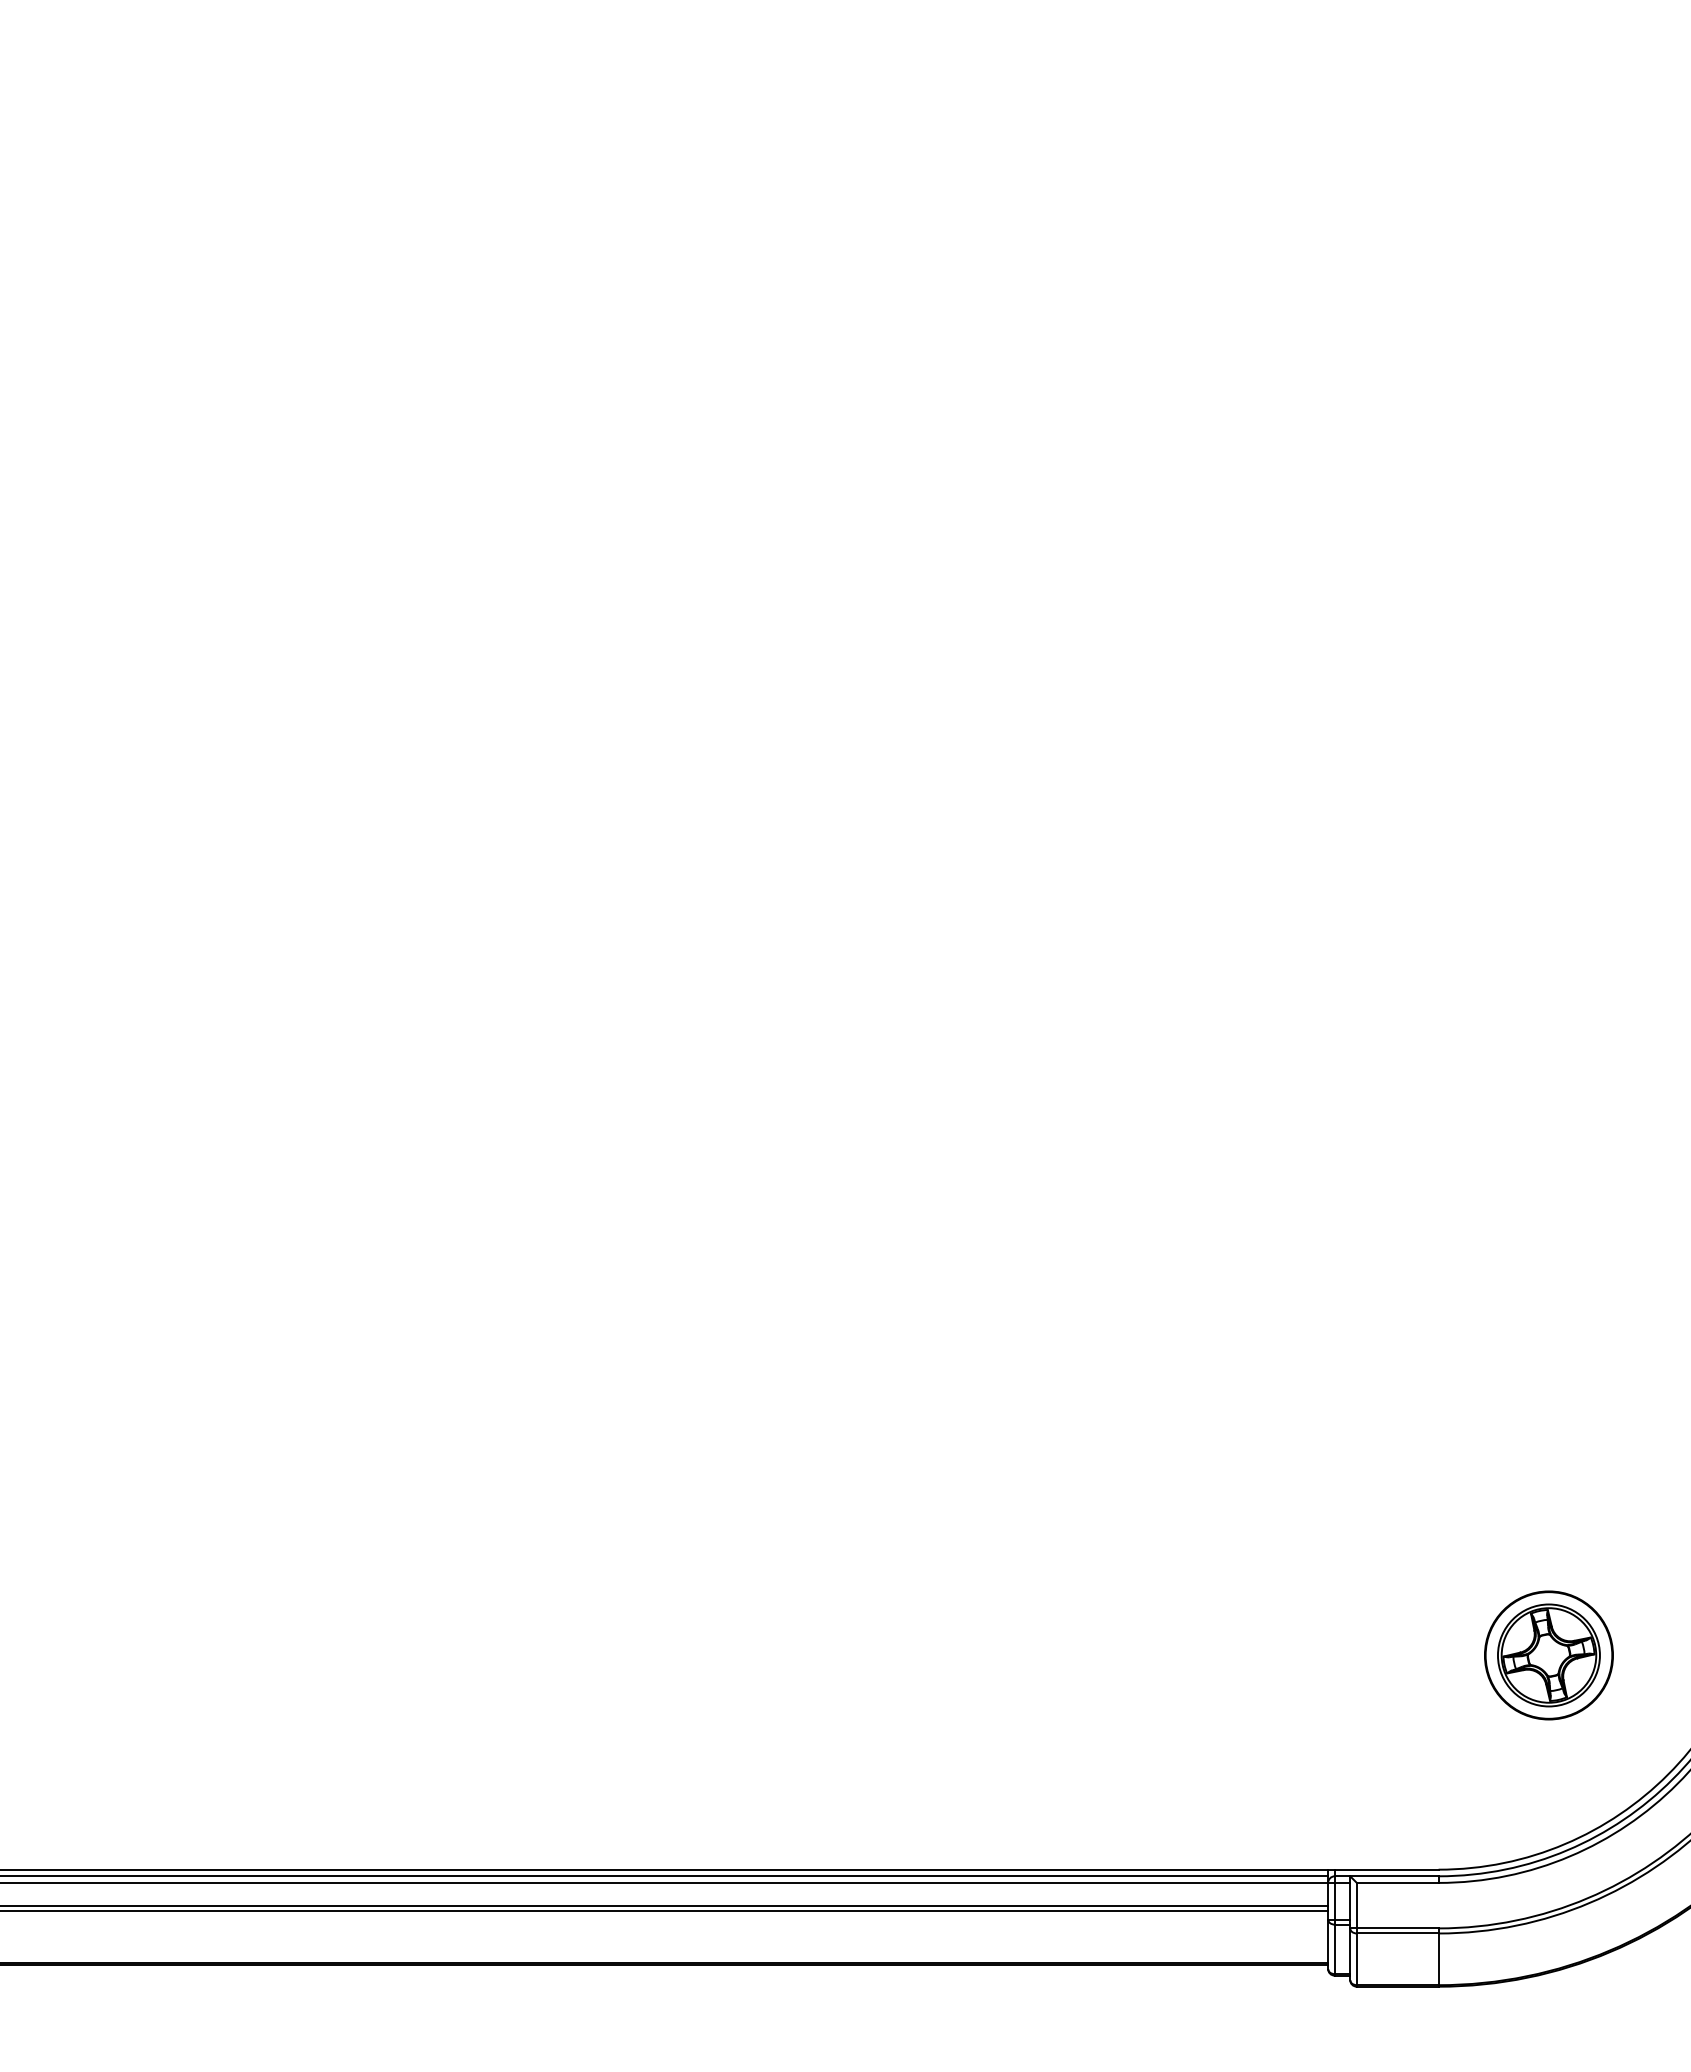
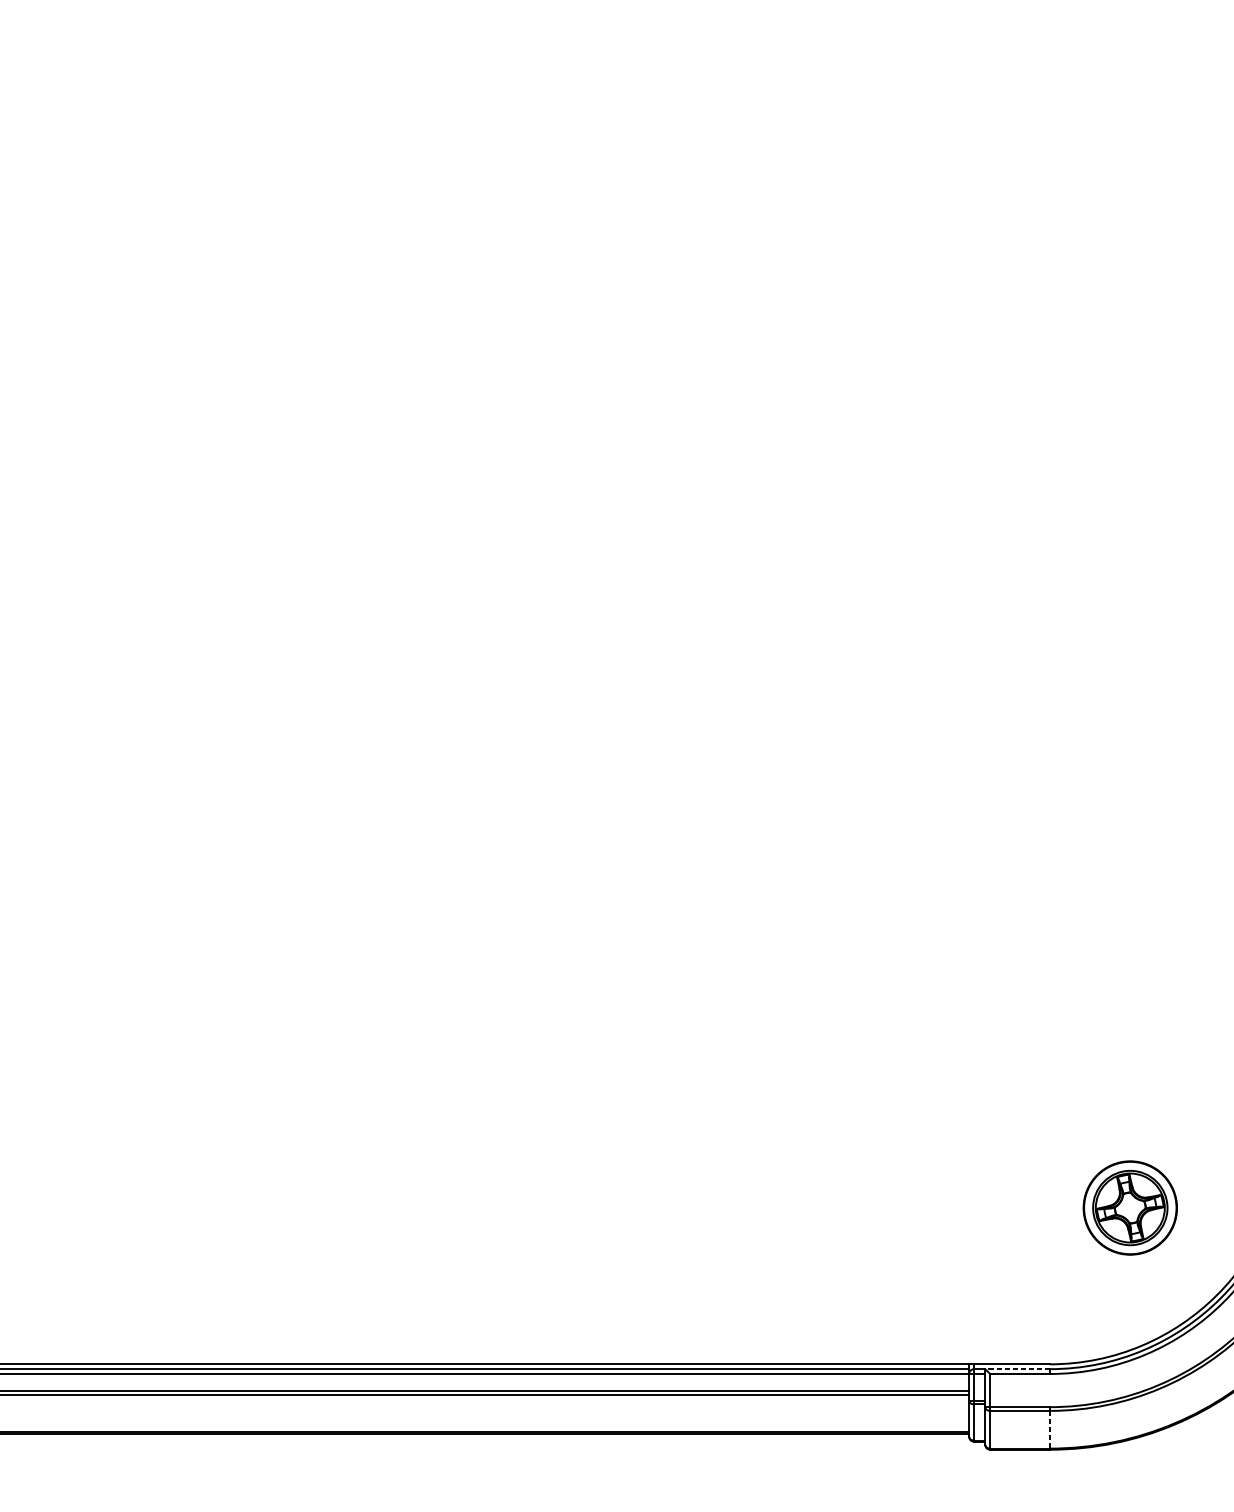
line: (1393, 1876) -> (1016, 1369), solid -> dashed
line: (1438, 1959) -> (1049, 1429), solid -> dashed

